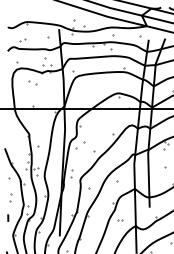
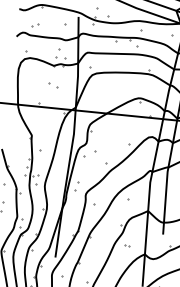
part: (32, 82) -> (52, 85), moved

